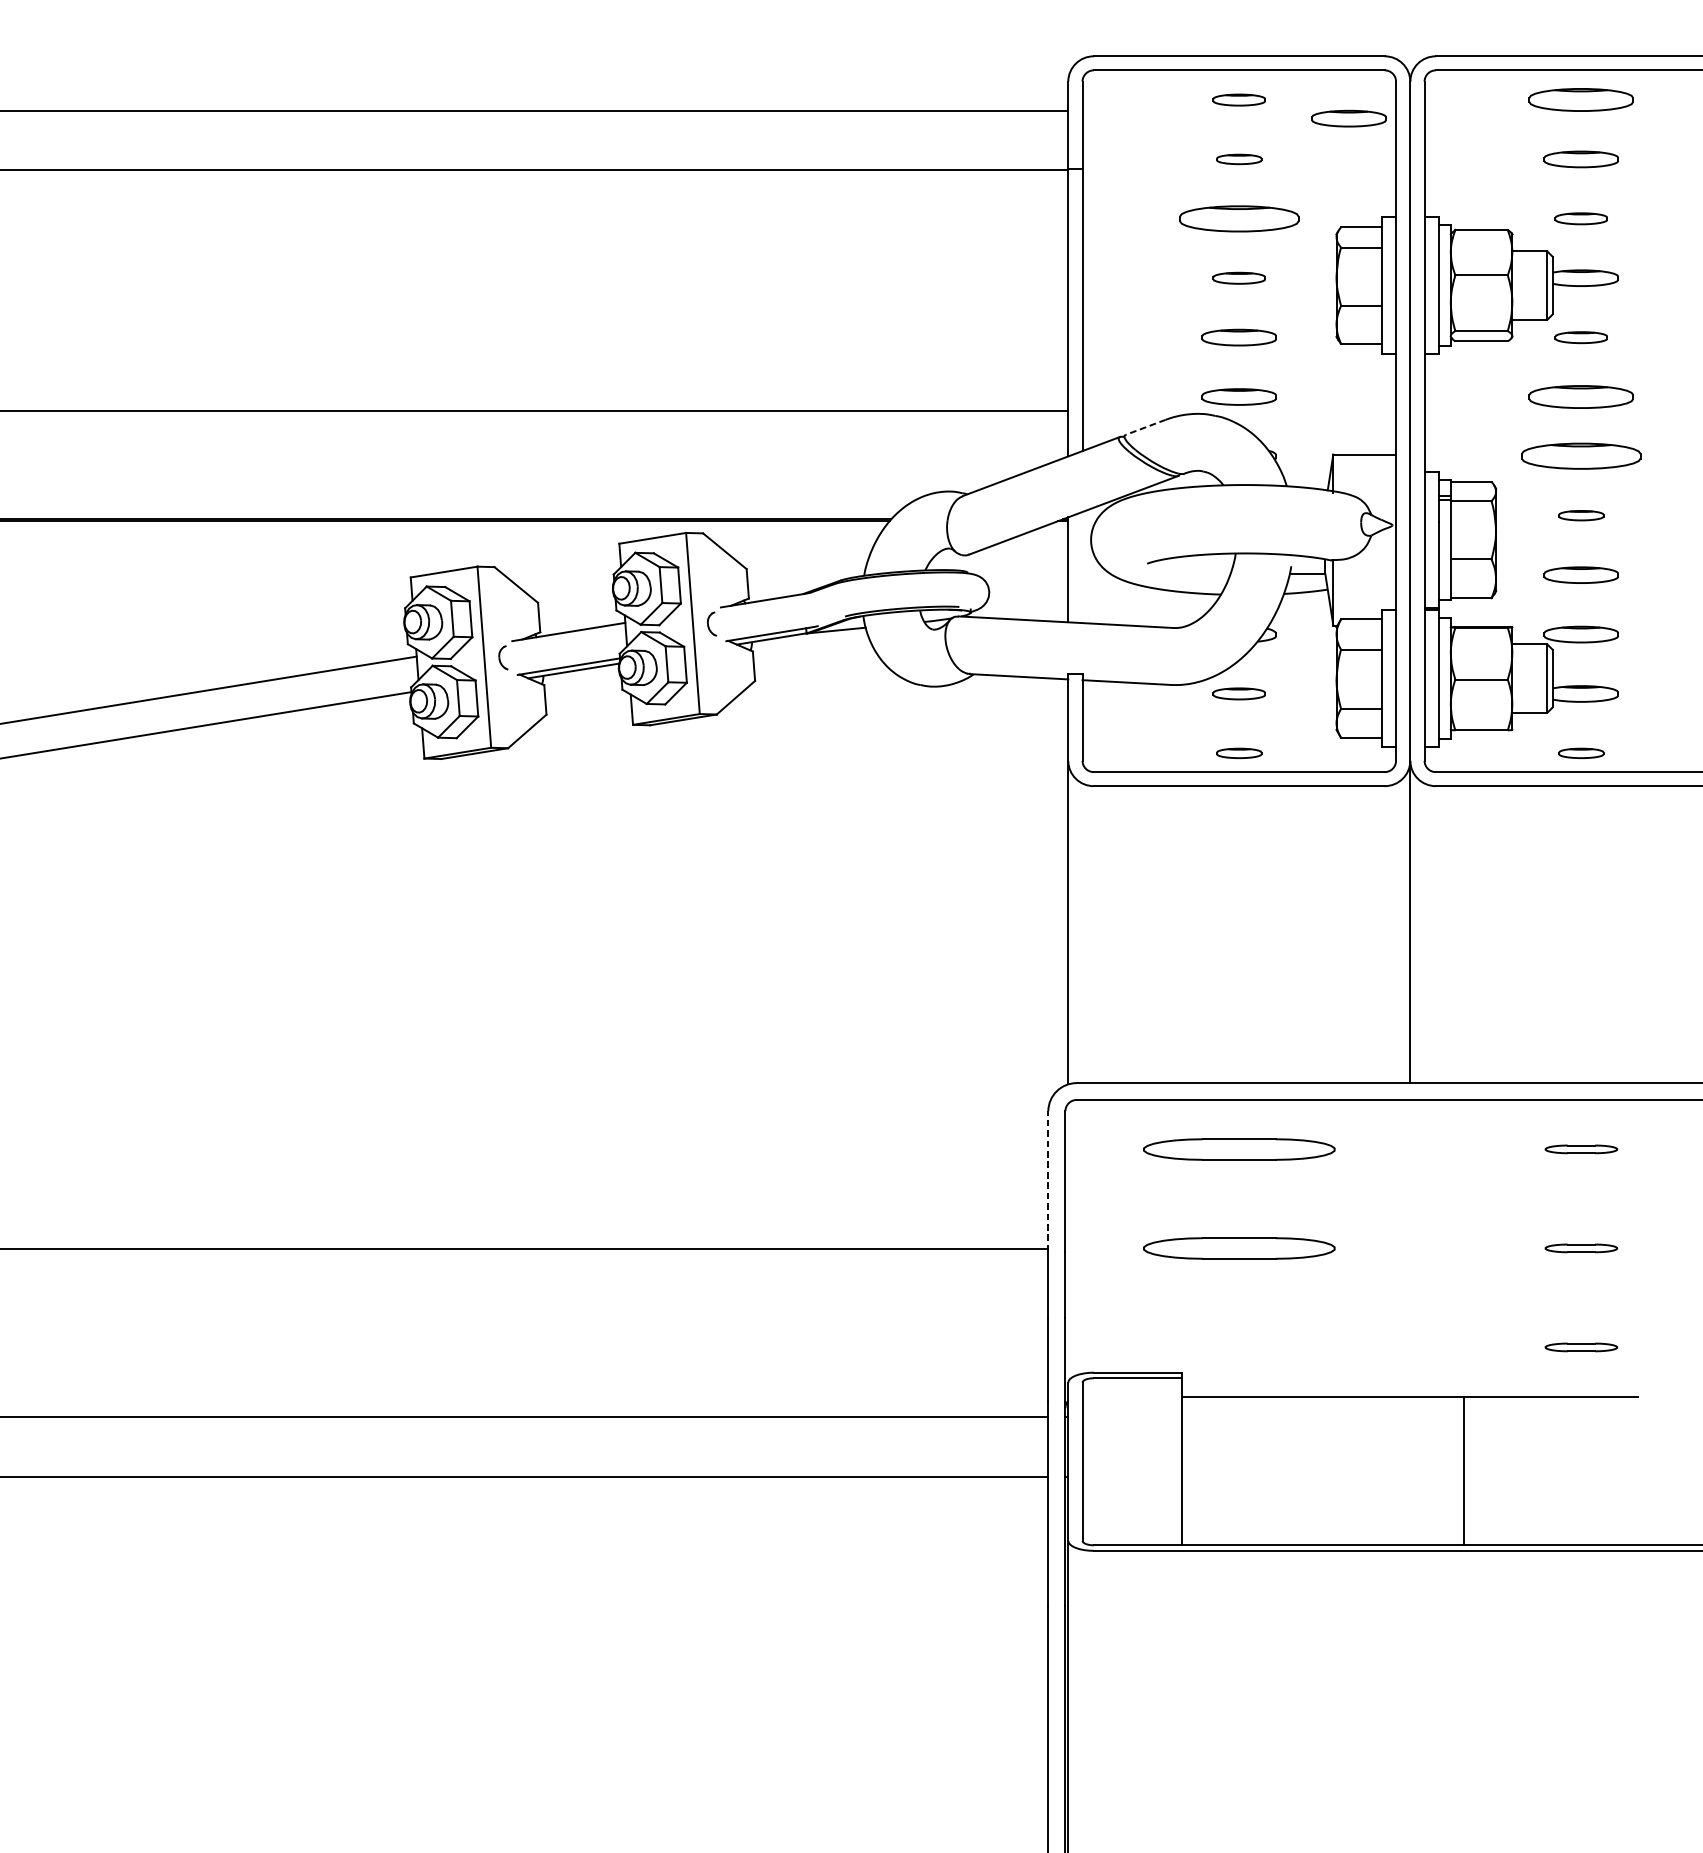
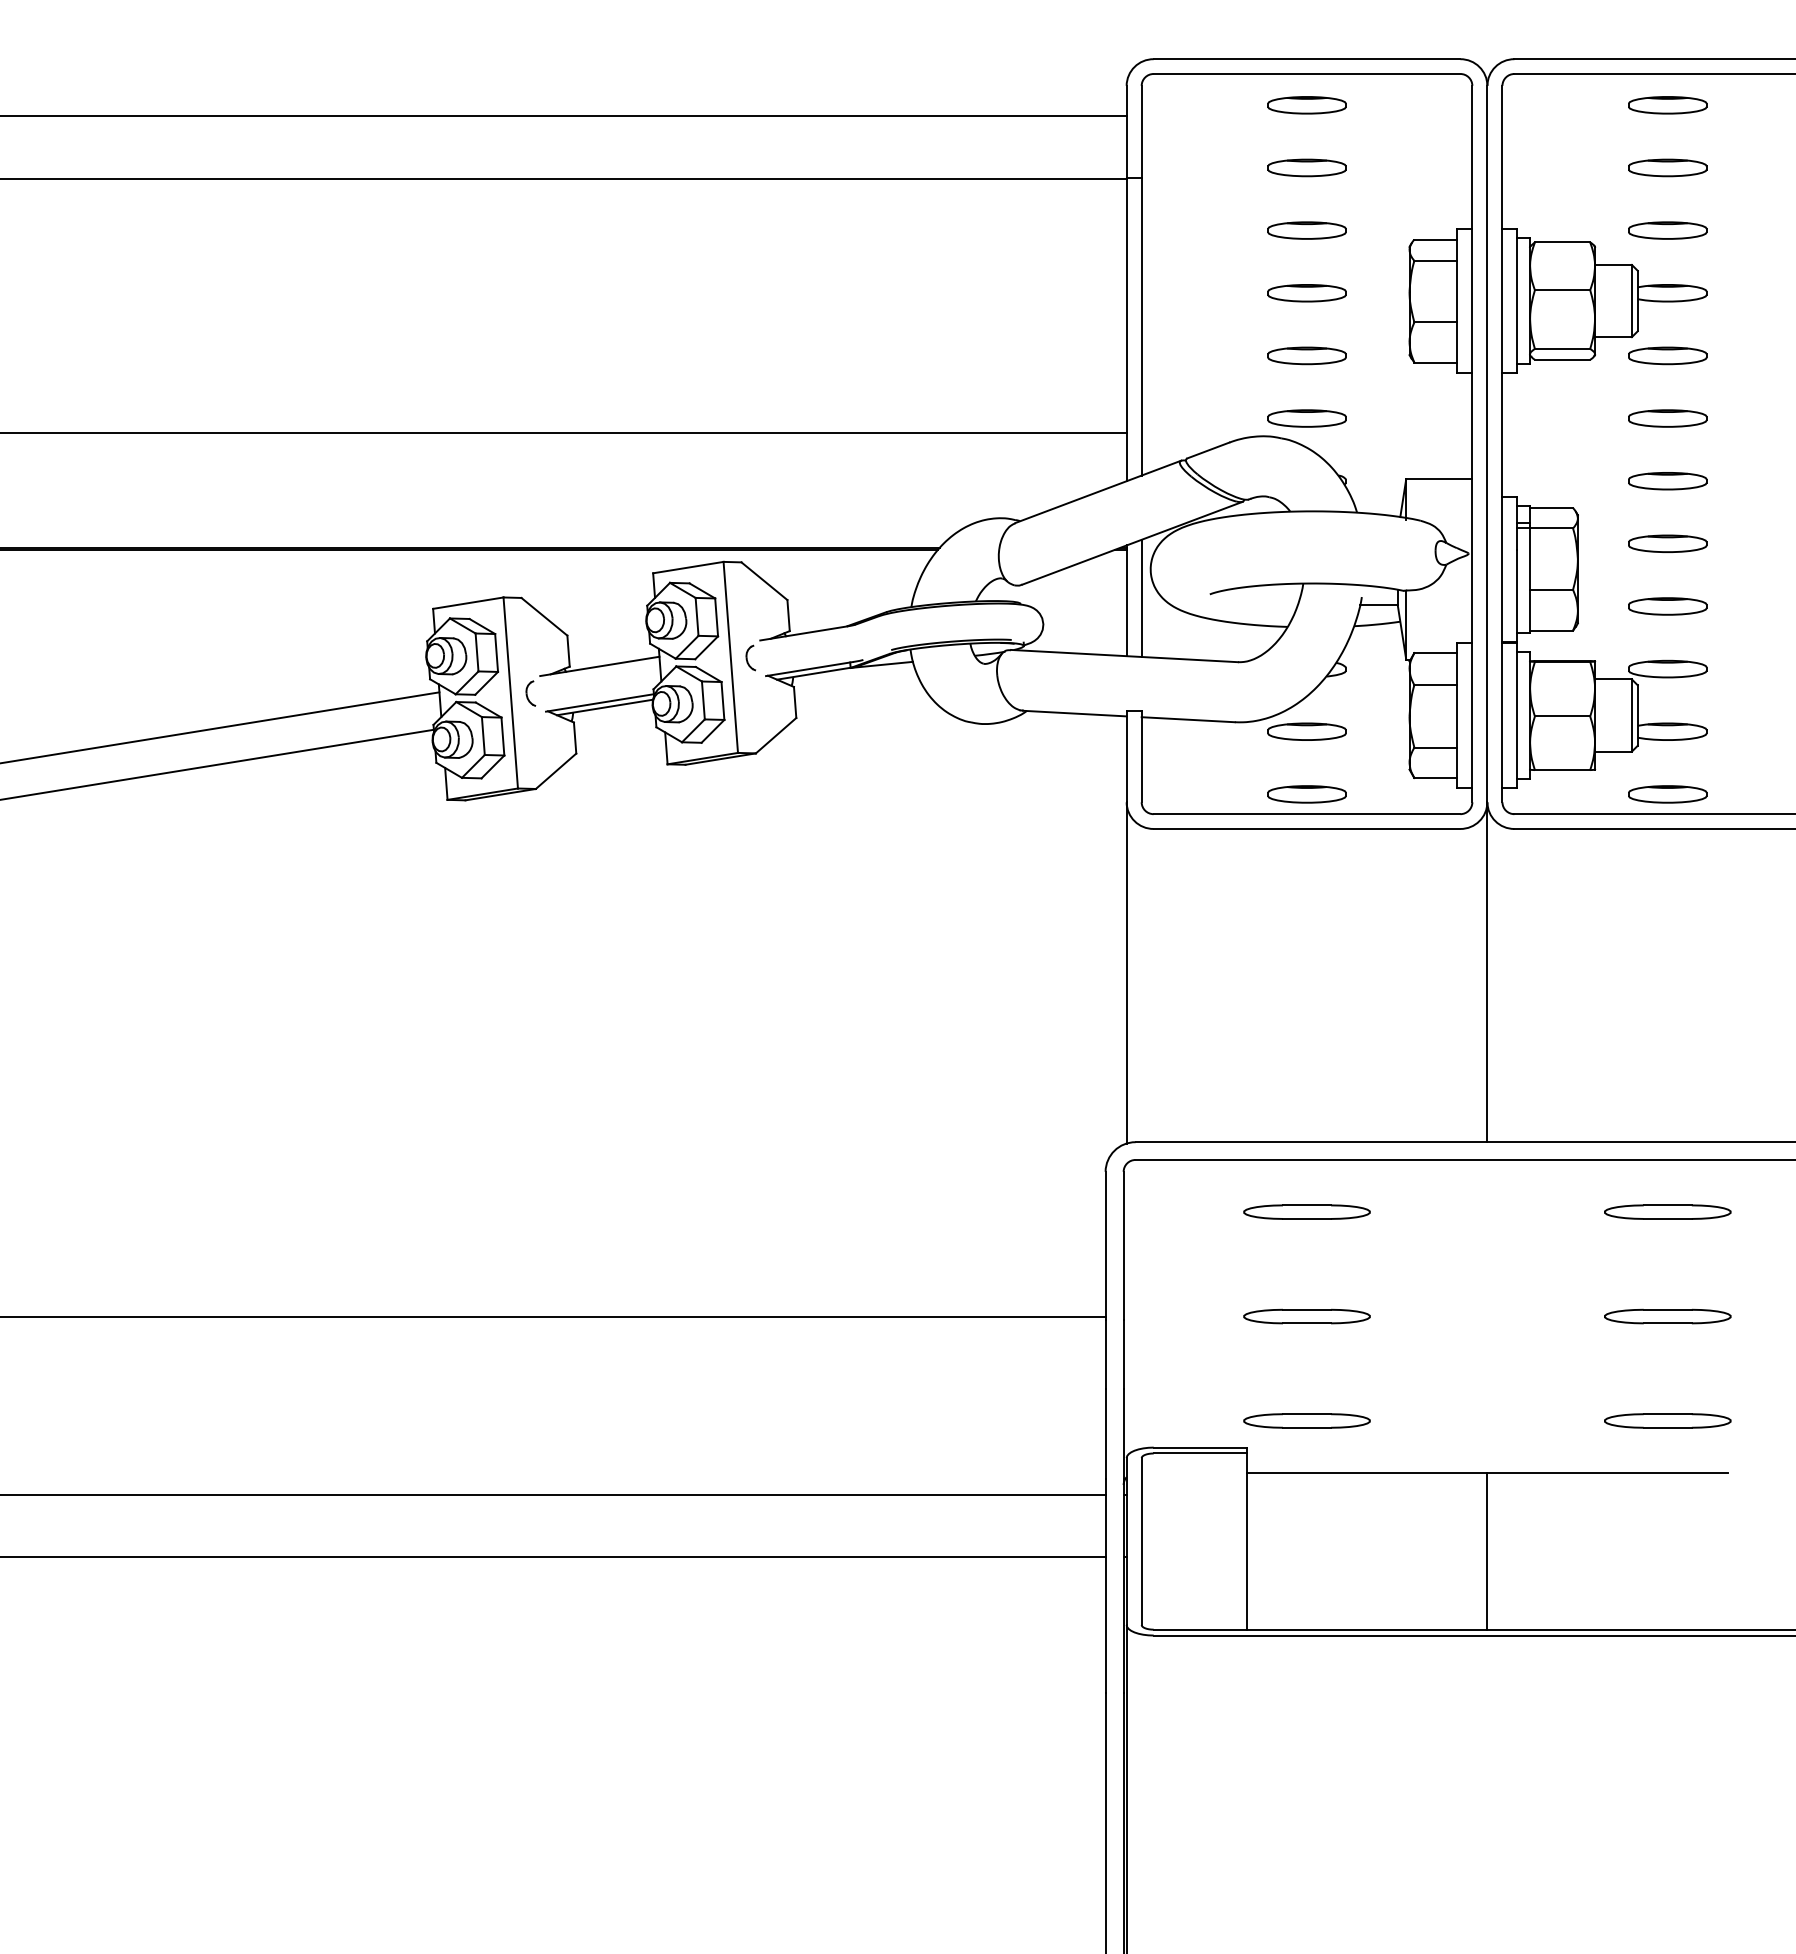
part: (1238, 100) -> (1306, 105), size x1.43
part: (1581, 100) -> (1667, 105), size x0.71
part: (1348, 118) -> (1422, 124), removed
part: (1238, 159) -> (1306, 167), size x1.67
part: (1238, 218) -> (1306, 230), size x0.62
part: (1581, 218) -> (1667, 230), size x1.43
part: (1238, 278) -> (1306, 293), size x1.43
part: (1581, 337) -> (1667, 355), size x1.43
part: (1581, 396) -> (1667, 418), size x0.71
line: (1144, 427) -> (1207, 450), dashed -> solid
part: (1581, 456) -> (1667, 481), size x0.62
part: (1581, 515) -> (1667, 543), size x1.67
line: (1082, 566) -> (1141, 597), added
part: (1238, 693) -> (1306, 731), size x1.43
part: (1238, 753) -> (1306, 794), size x1.67
part: (1581, 753) -> (1667, 794), size x1.67
part: (1238, 1148) -> (1306, 1211), size x0.62
part: (1581, 1148) -> (1667, 1211), size x1.67
line: (1048, 1181) -> (1105, 1245), dashed -> solid
part: (1238, 1248) -> (1306, 1316), size x0.62
part: (1581, 1248) -> (1667, 1316), size x1.67
part: (1238, 1346) -> (1306, 1420), added
part: (1581, 1346) -> (1667, 1420), size x1.67
line: (1464, 1471) -> (1487, 1551), moved

